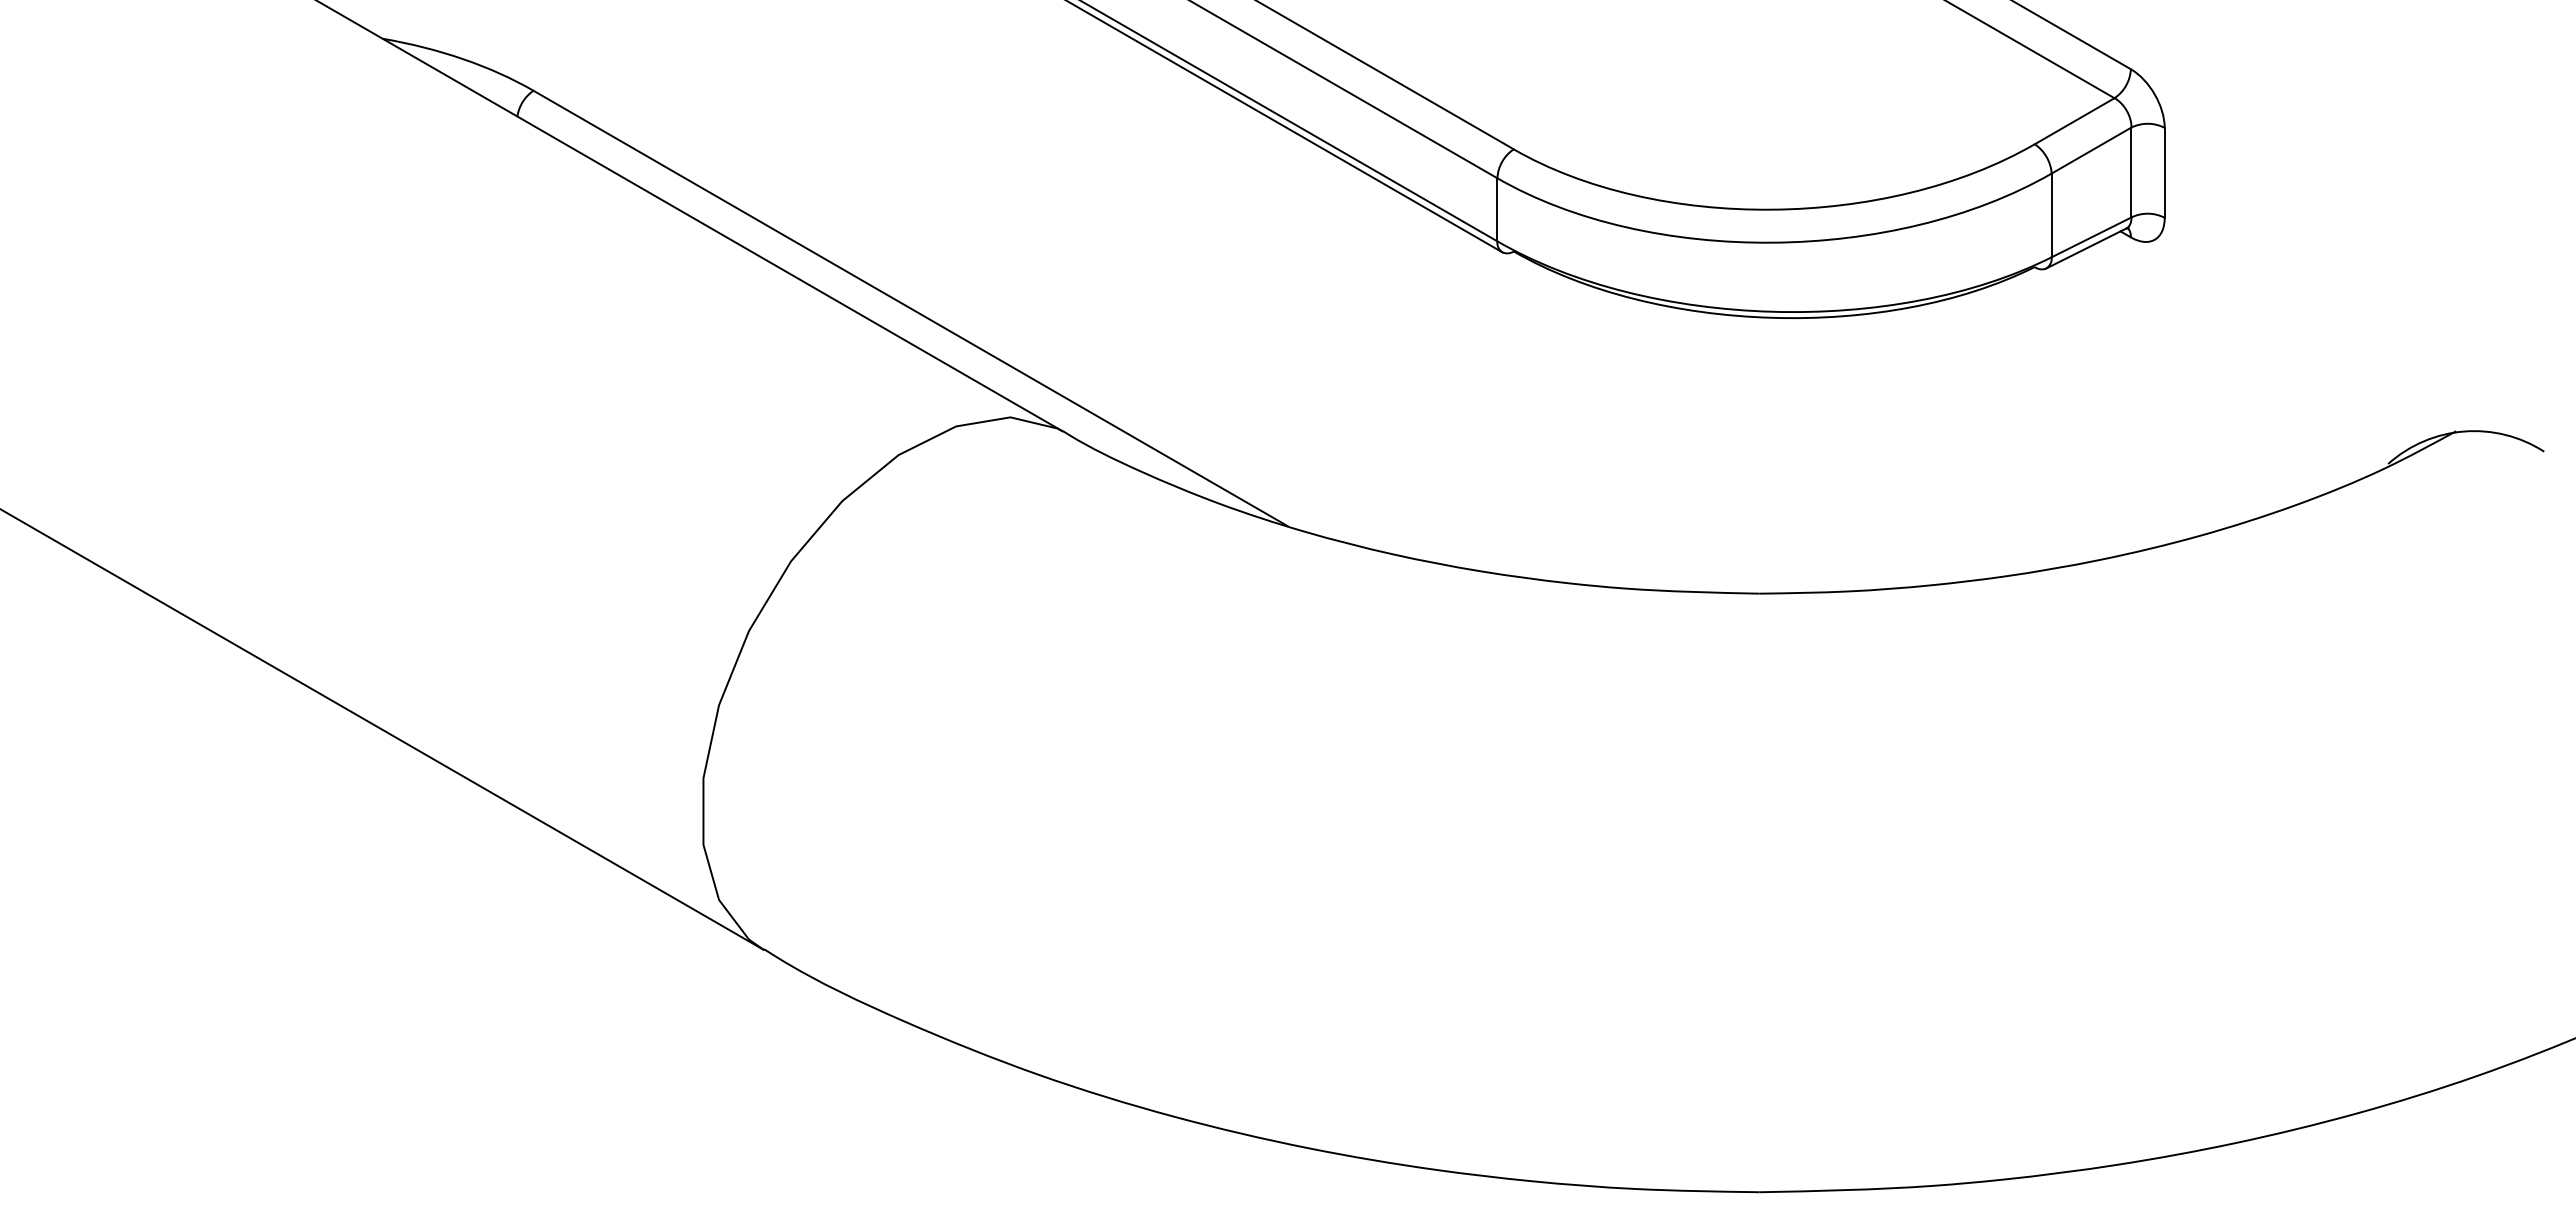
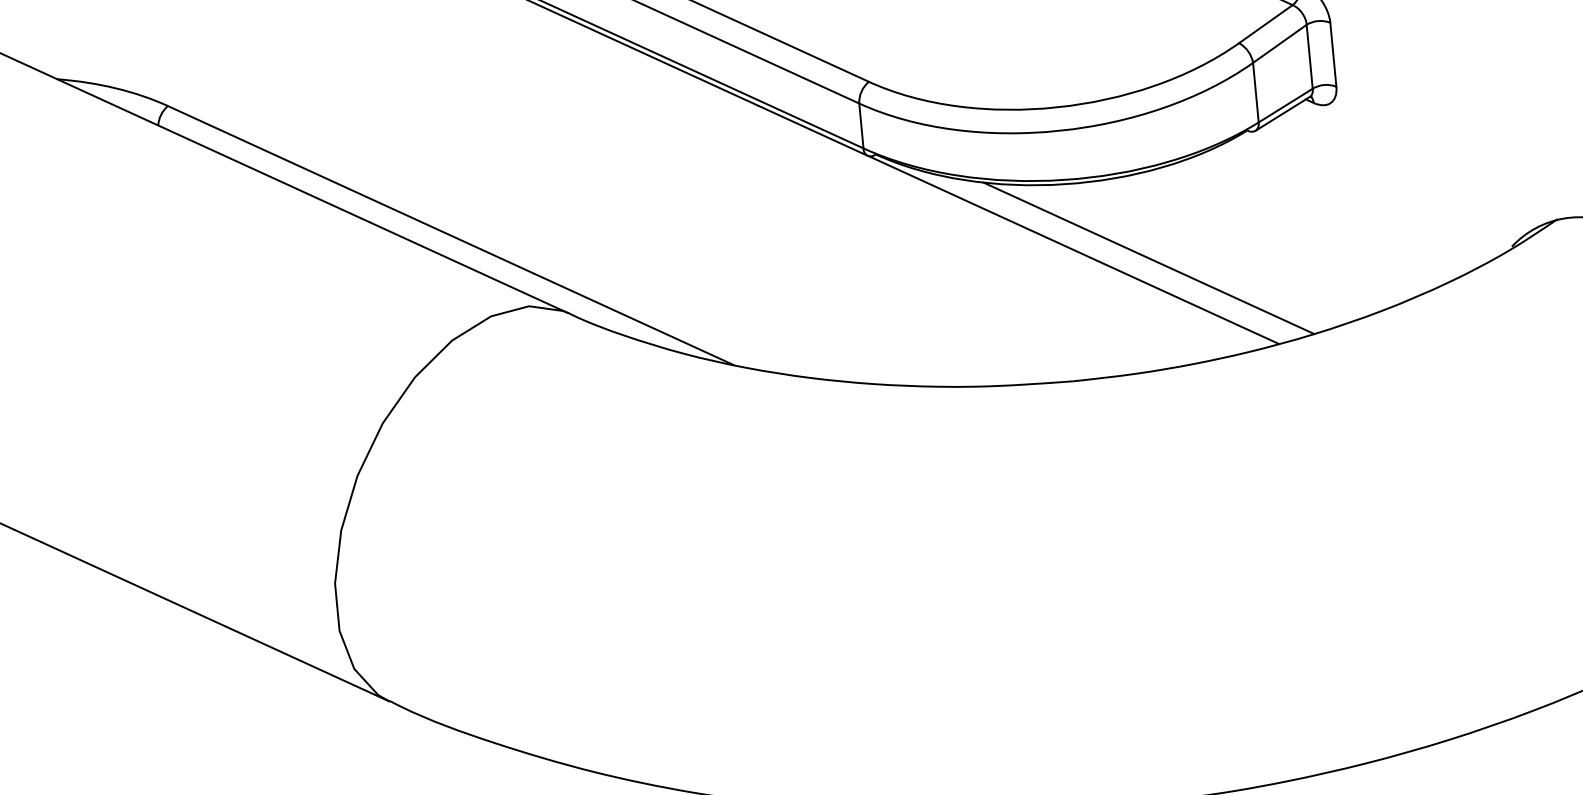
line: (1776, 410) -> (1073, 249), added
line: (1880, 431) -> (1148, 257), added

